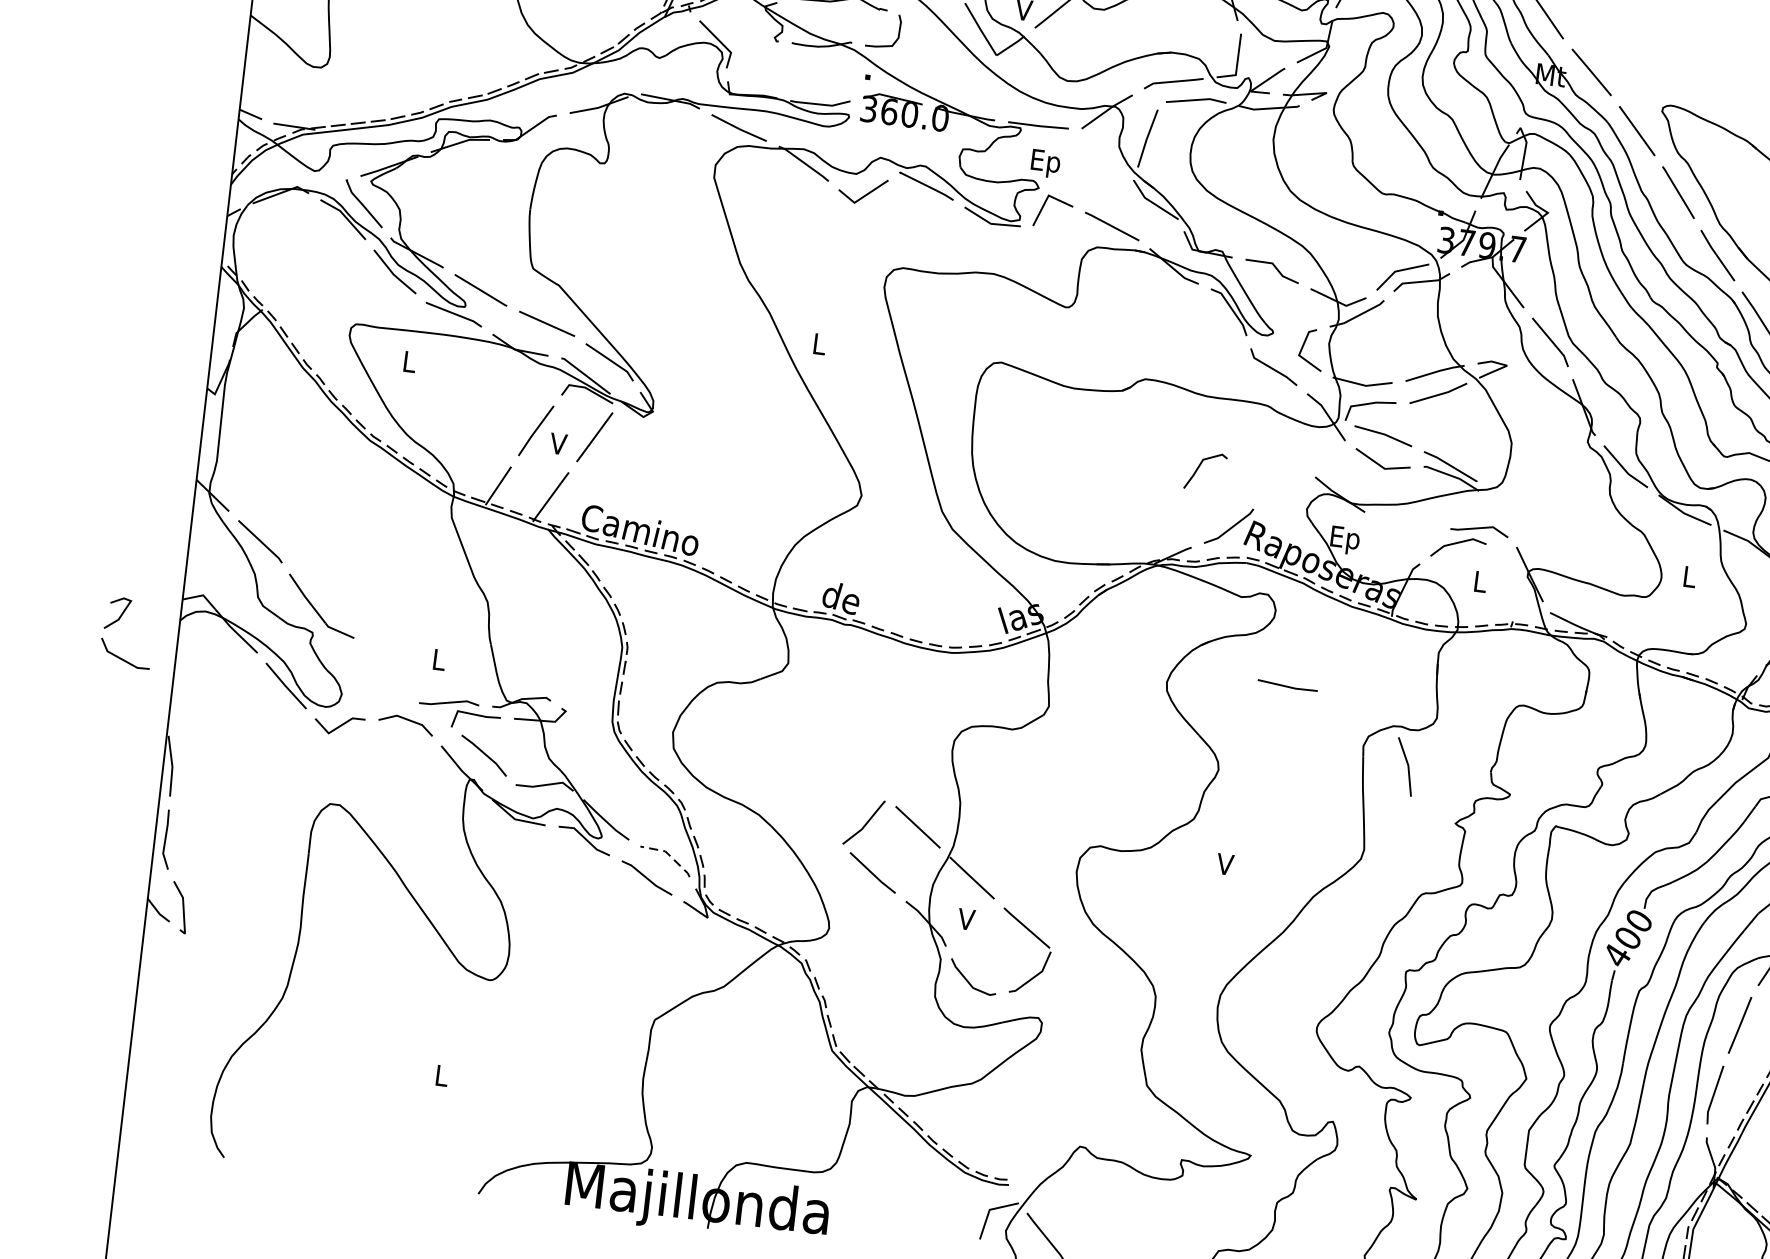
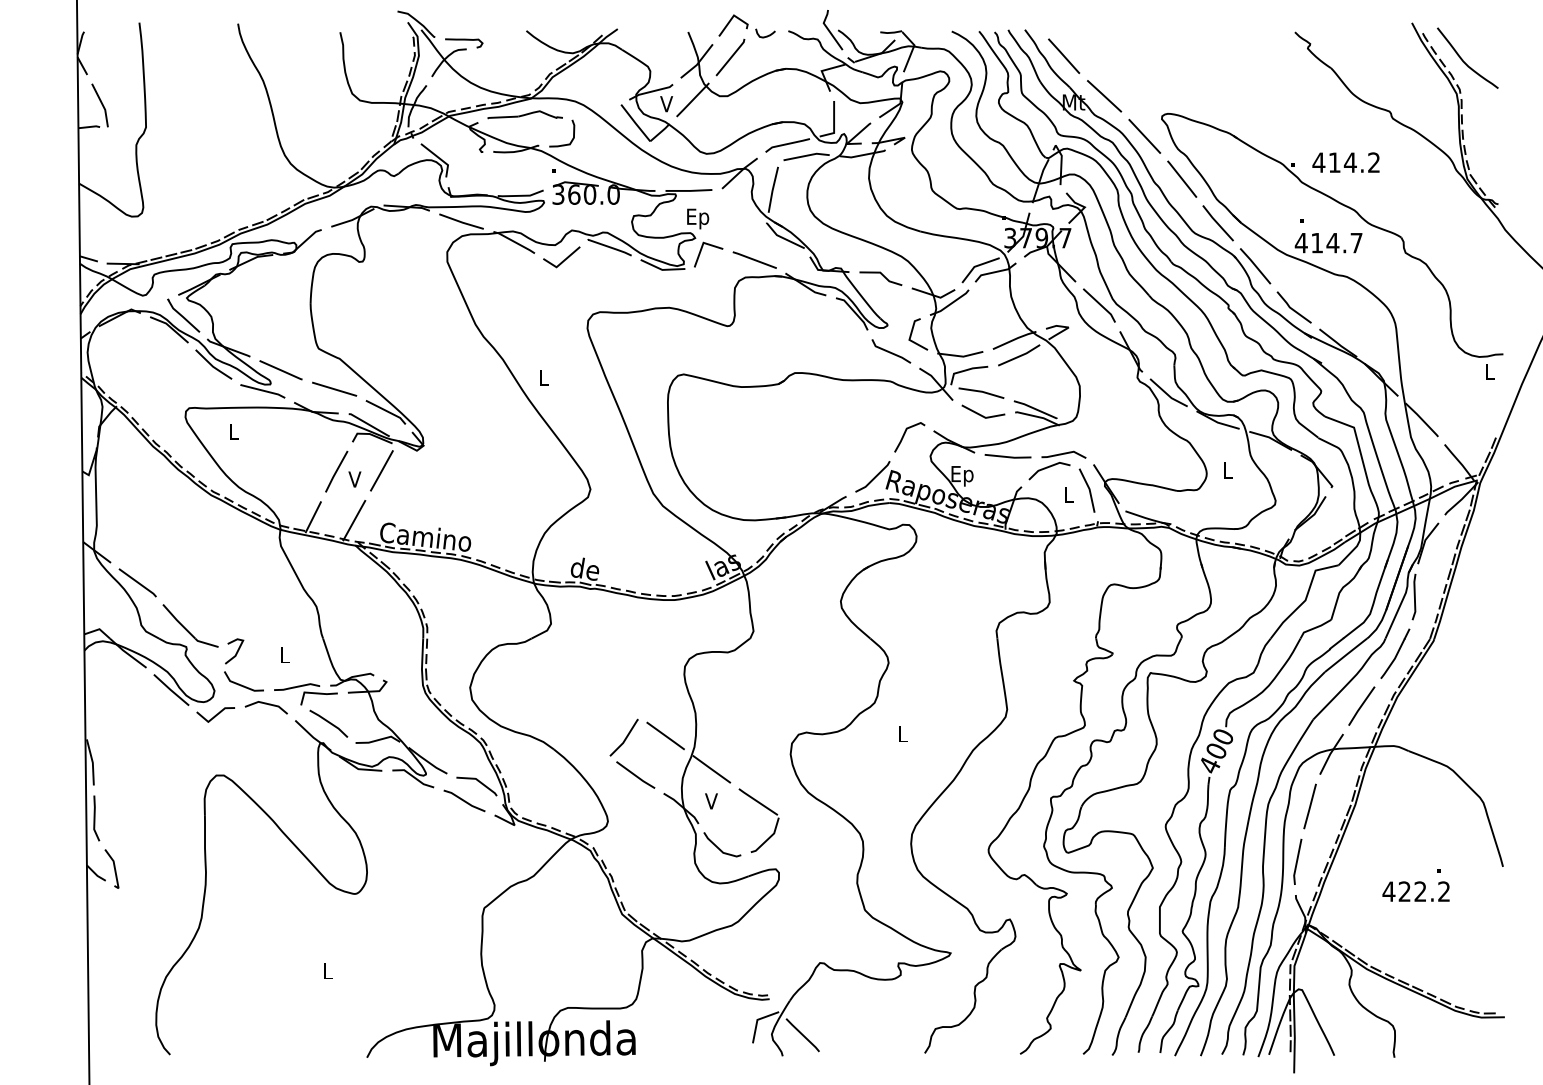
line: (1200, 467) -> (905, 434), moved
part: (119, 620) -> (236, 656), moved
line: (1286, 685) -> (1007, 456), moved
line: (1406, 766) -> (1088, 490), moved
line: (669, 855) -> (479, 781), dashed -> solid
text: (1224, 864) -> (902, 734), V -> L

